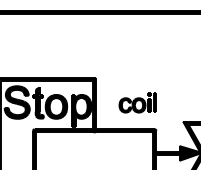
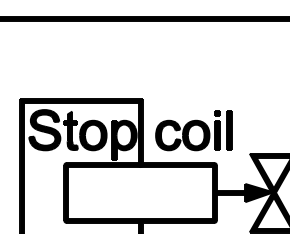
part: (137, 102) -> (193, 130), size x1.67

